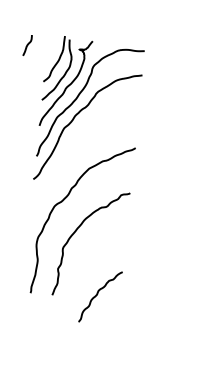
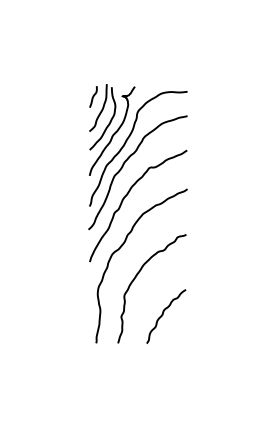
curve: (27, 45) -> (93, 96), moved
curve: (76, 147) -> (128, 194), added
curve: (97, 295) -> (163, 315), moved

